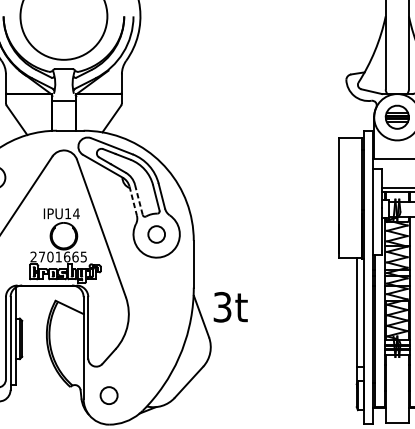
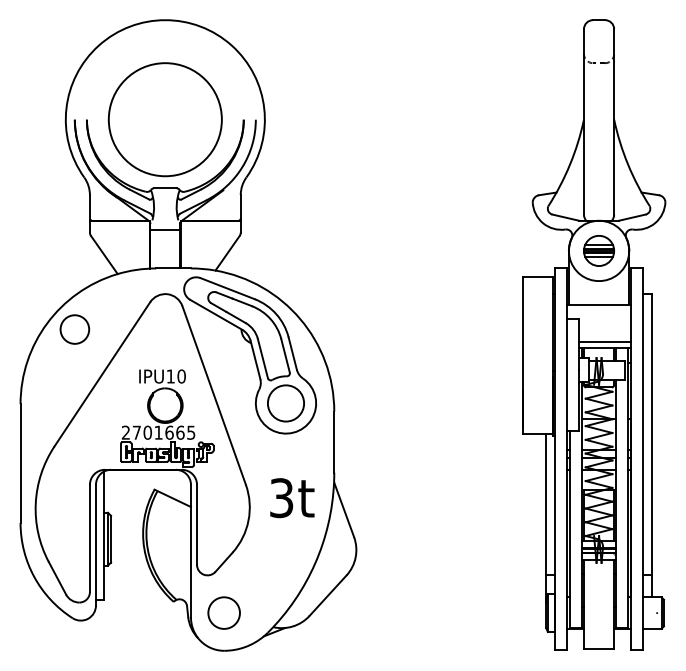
line: (133, 200) -> (255, 359), dashed -> solid
line: (139, 200) -> (263, 359), dashed -> solid
text: (76, 213) -> (181, 376), IPU14 -> IPU10
circle: (156, 234) -> (285, 403), size x1.67
text: (230, 307) -> (292, 498), moved
circle: (108, 395) -> (223, 612), size x1.43

